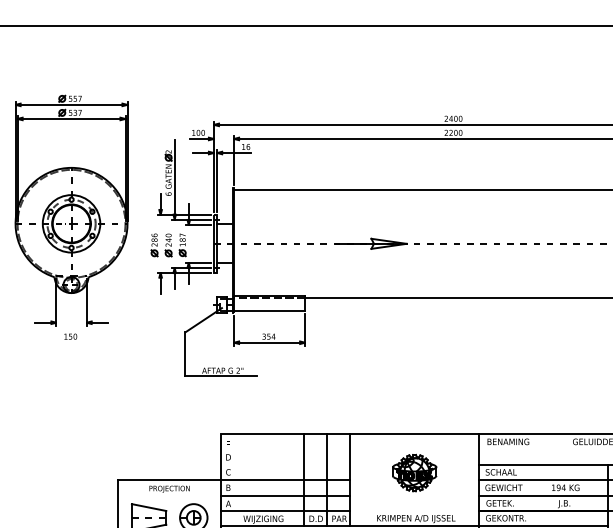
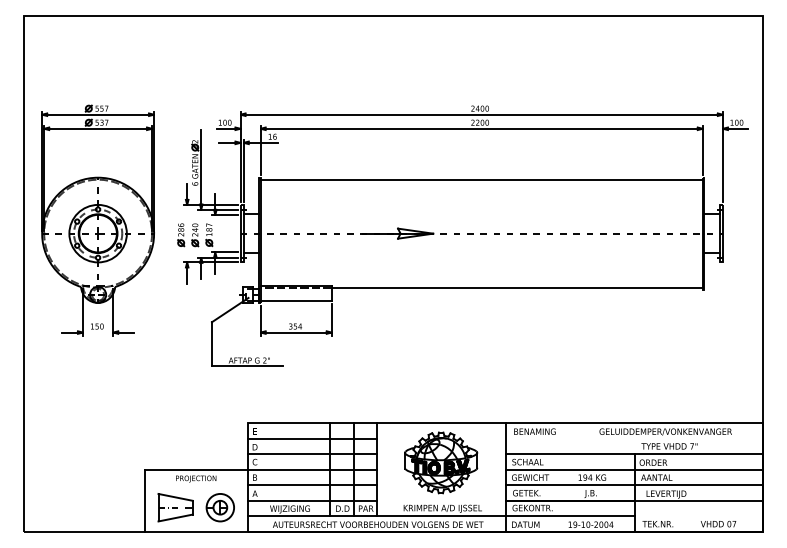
part: (70, 210) -> (97, 220), moved
line: (284, 448) -> (311, 438), added
line: (284, 464) -> (311, 454), added
part: (414, 472) -> (441, 462), size x1.67

